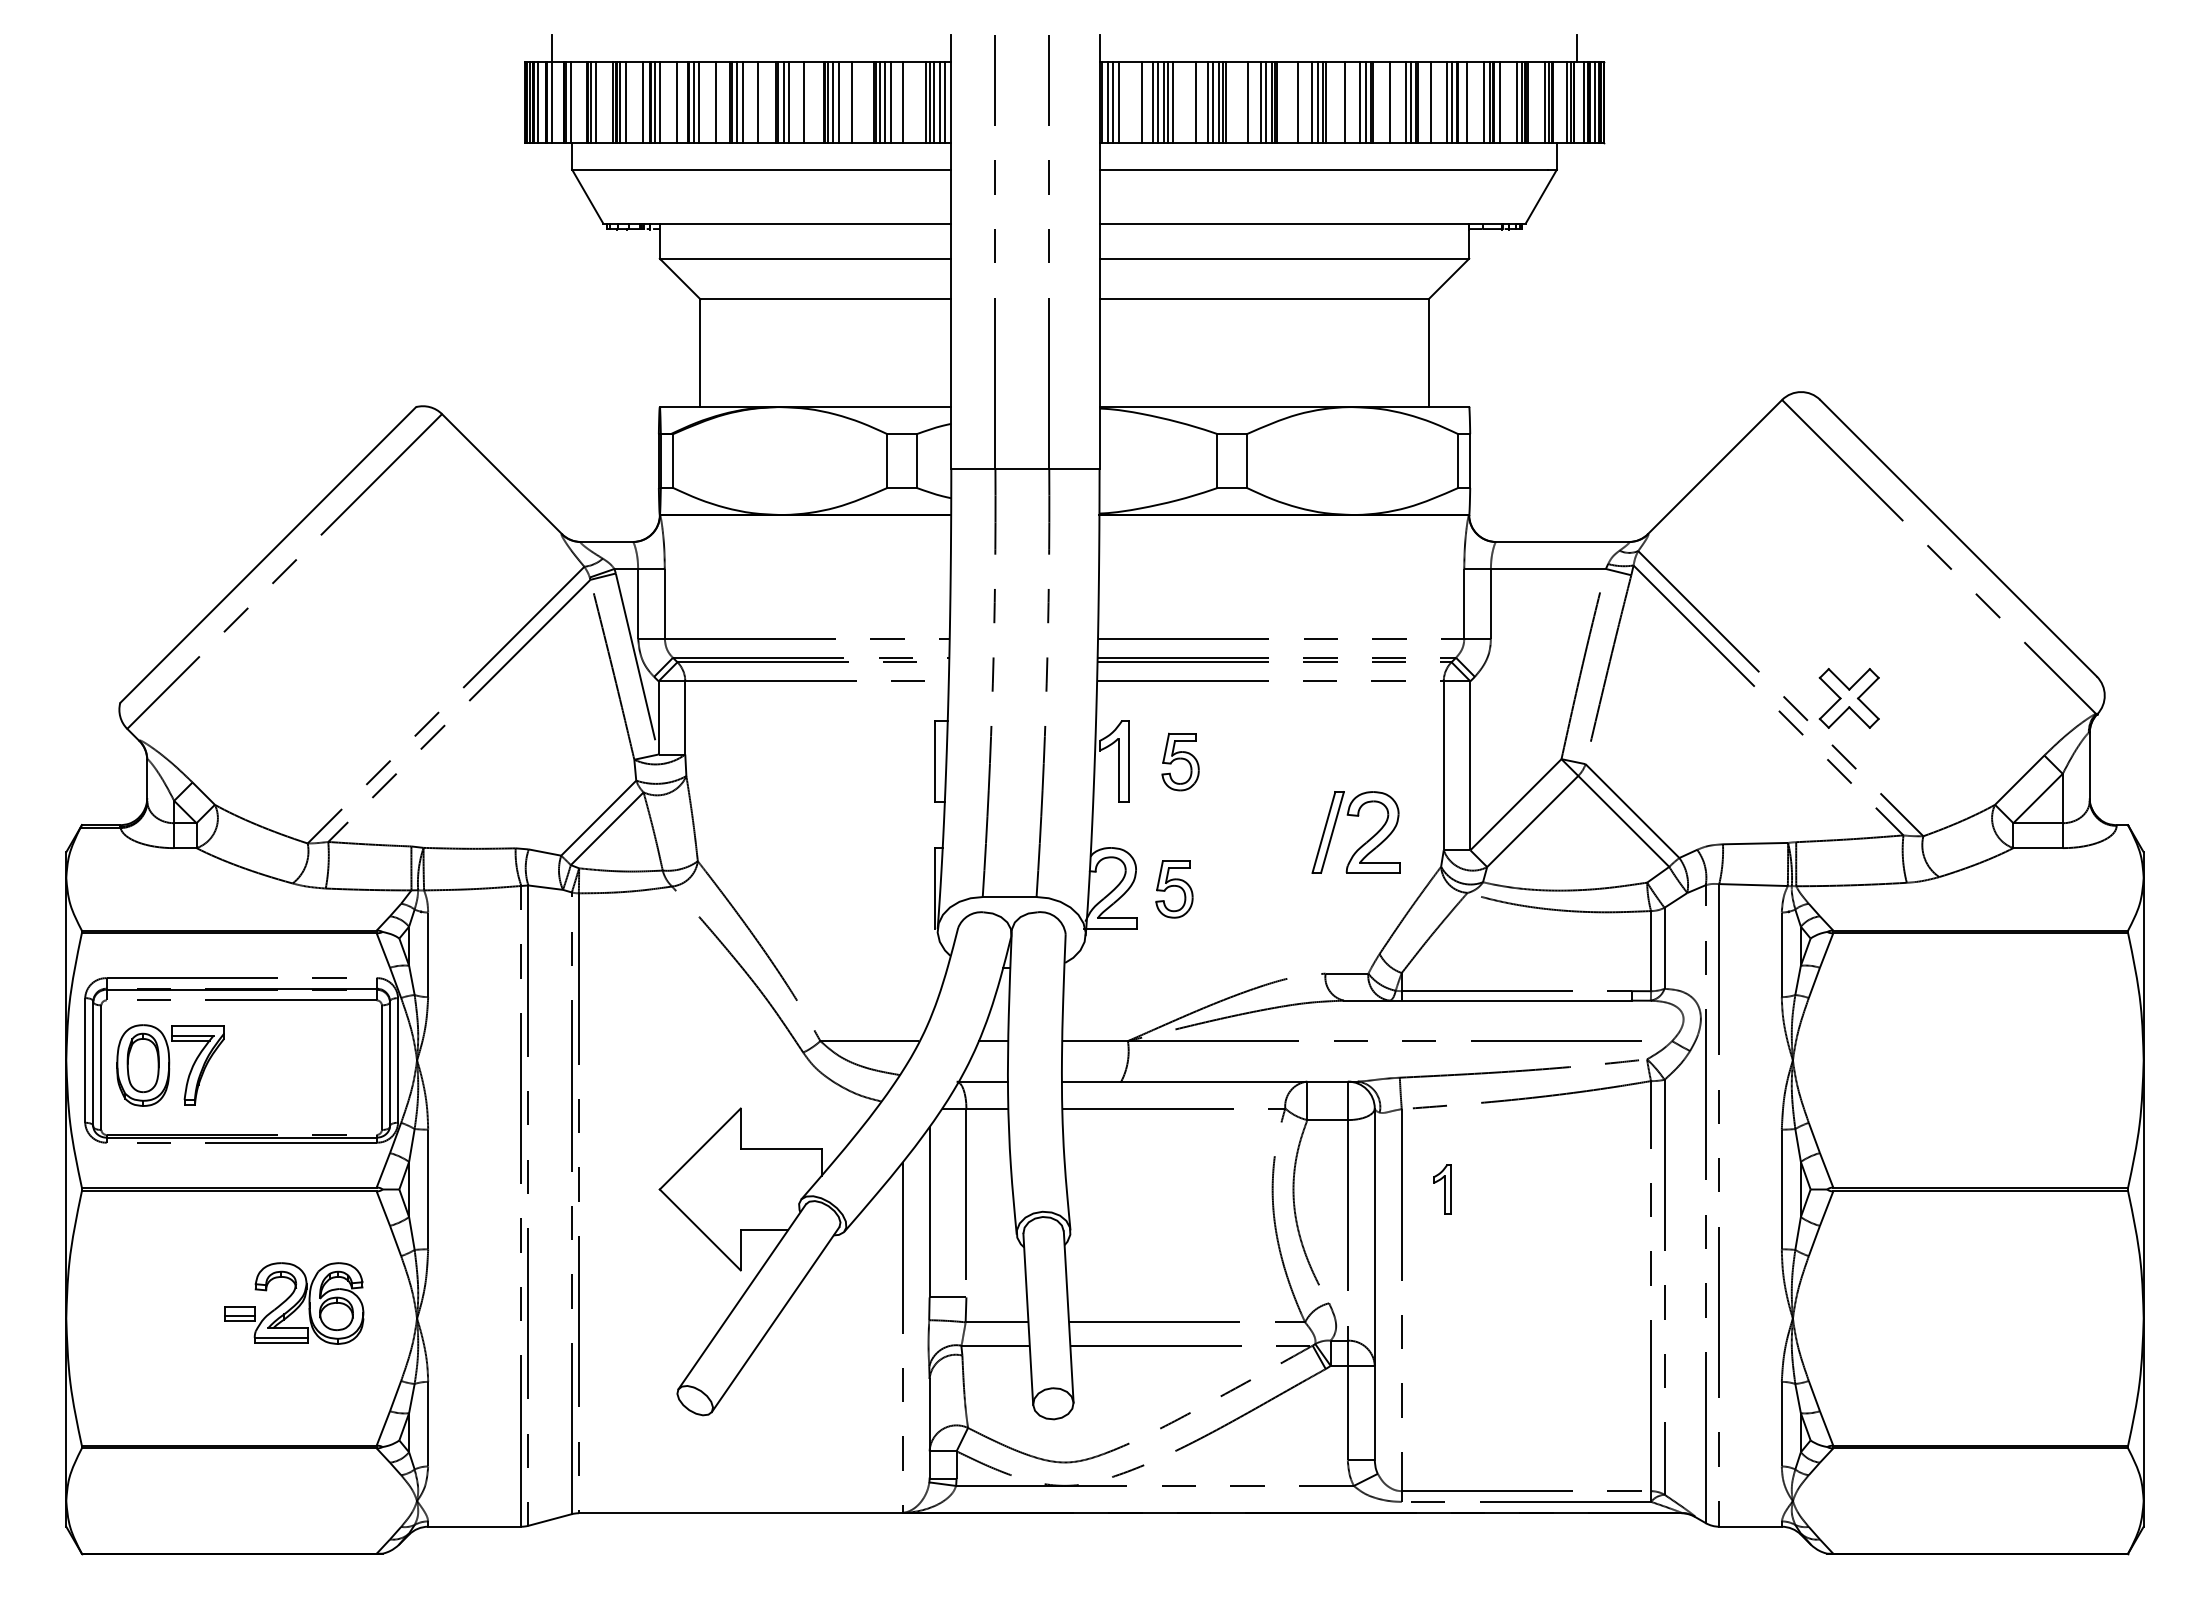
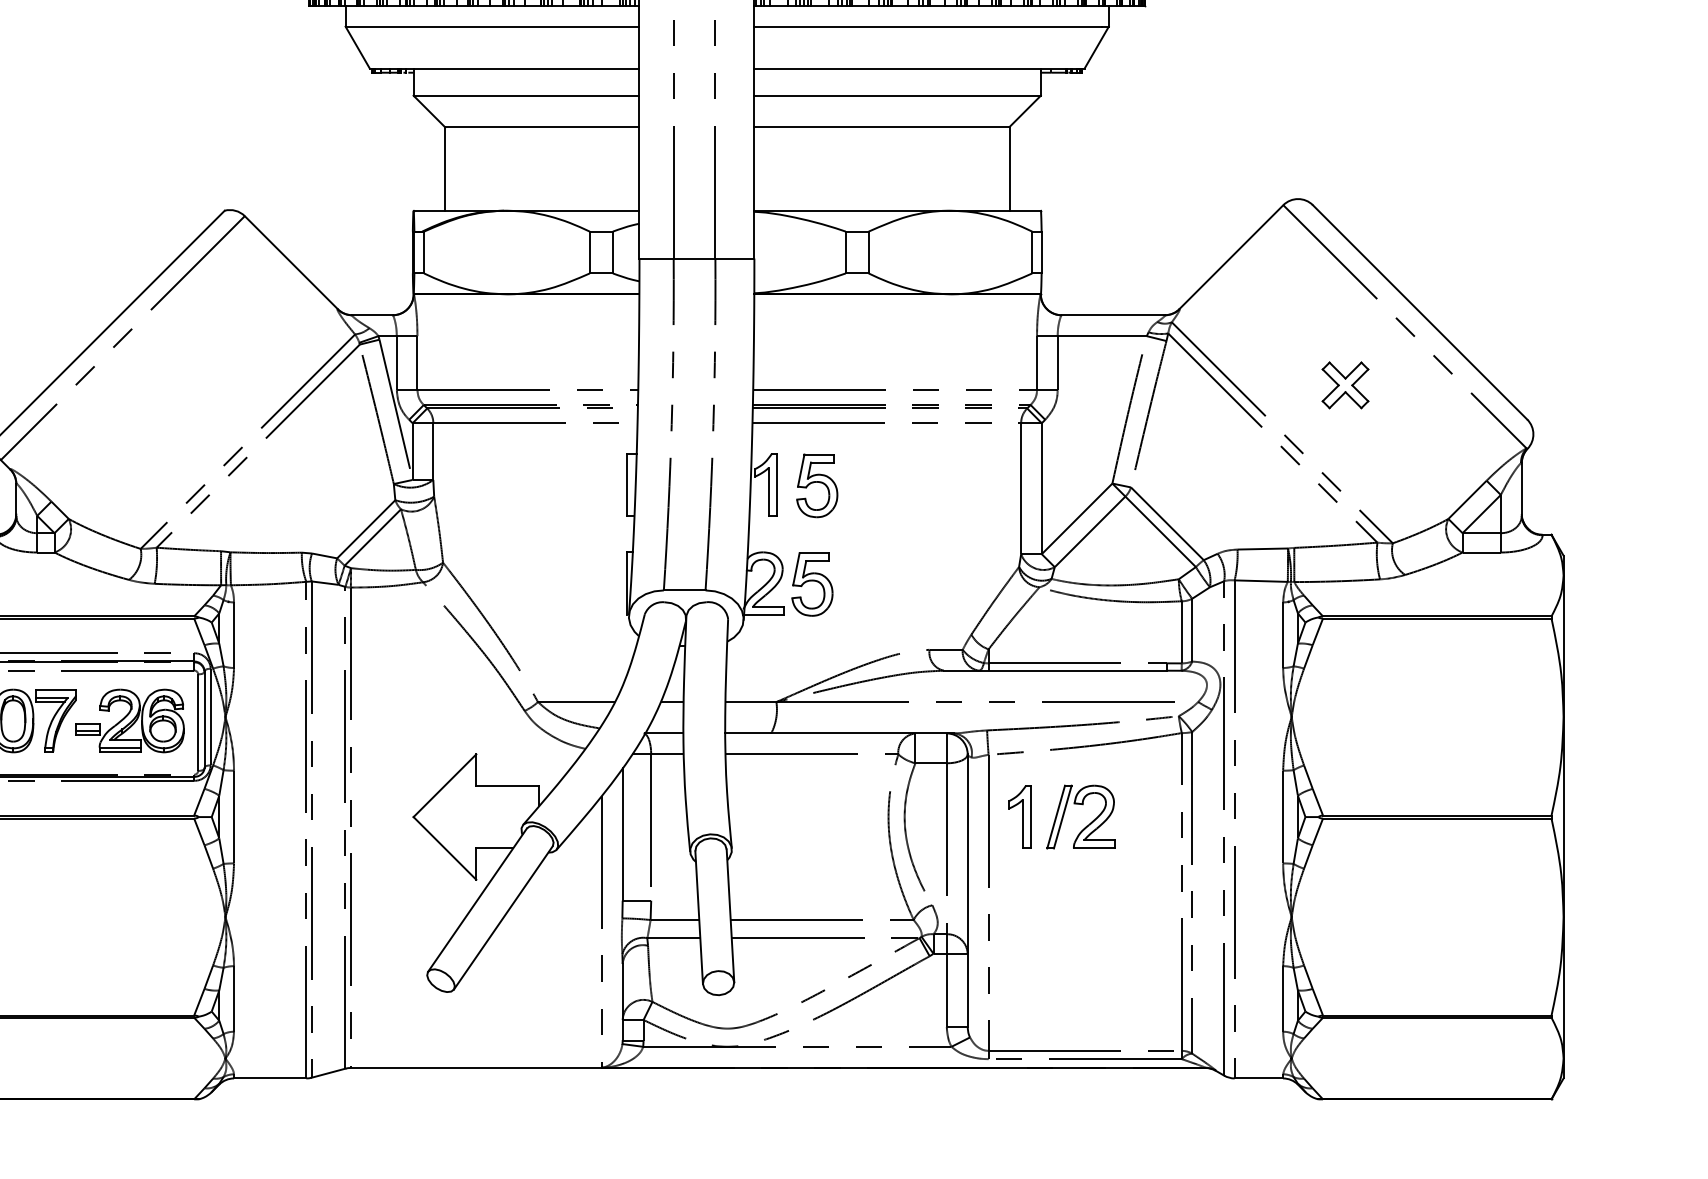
part: (1848, 698) -> (1344, 385), moved
part: (1180, 761) -> (817, 485), size x1.43
part: (1363, 843) -> (1086, 825), moved
part: (1174, 889) -> (812, 584), size x1.43
part: (1442, 1189) -> (1020, 817), size x1.67
part: (294, 1303) -> (130, 720), moved

